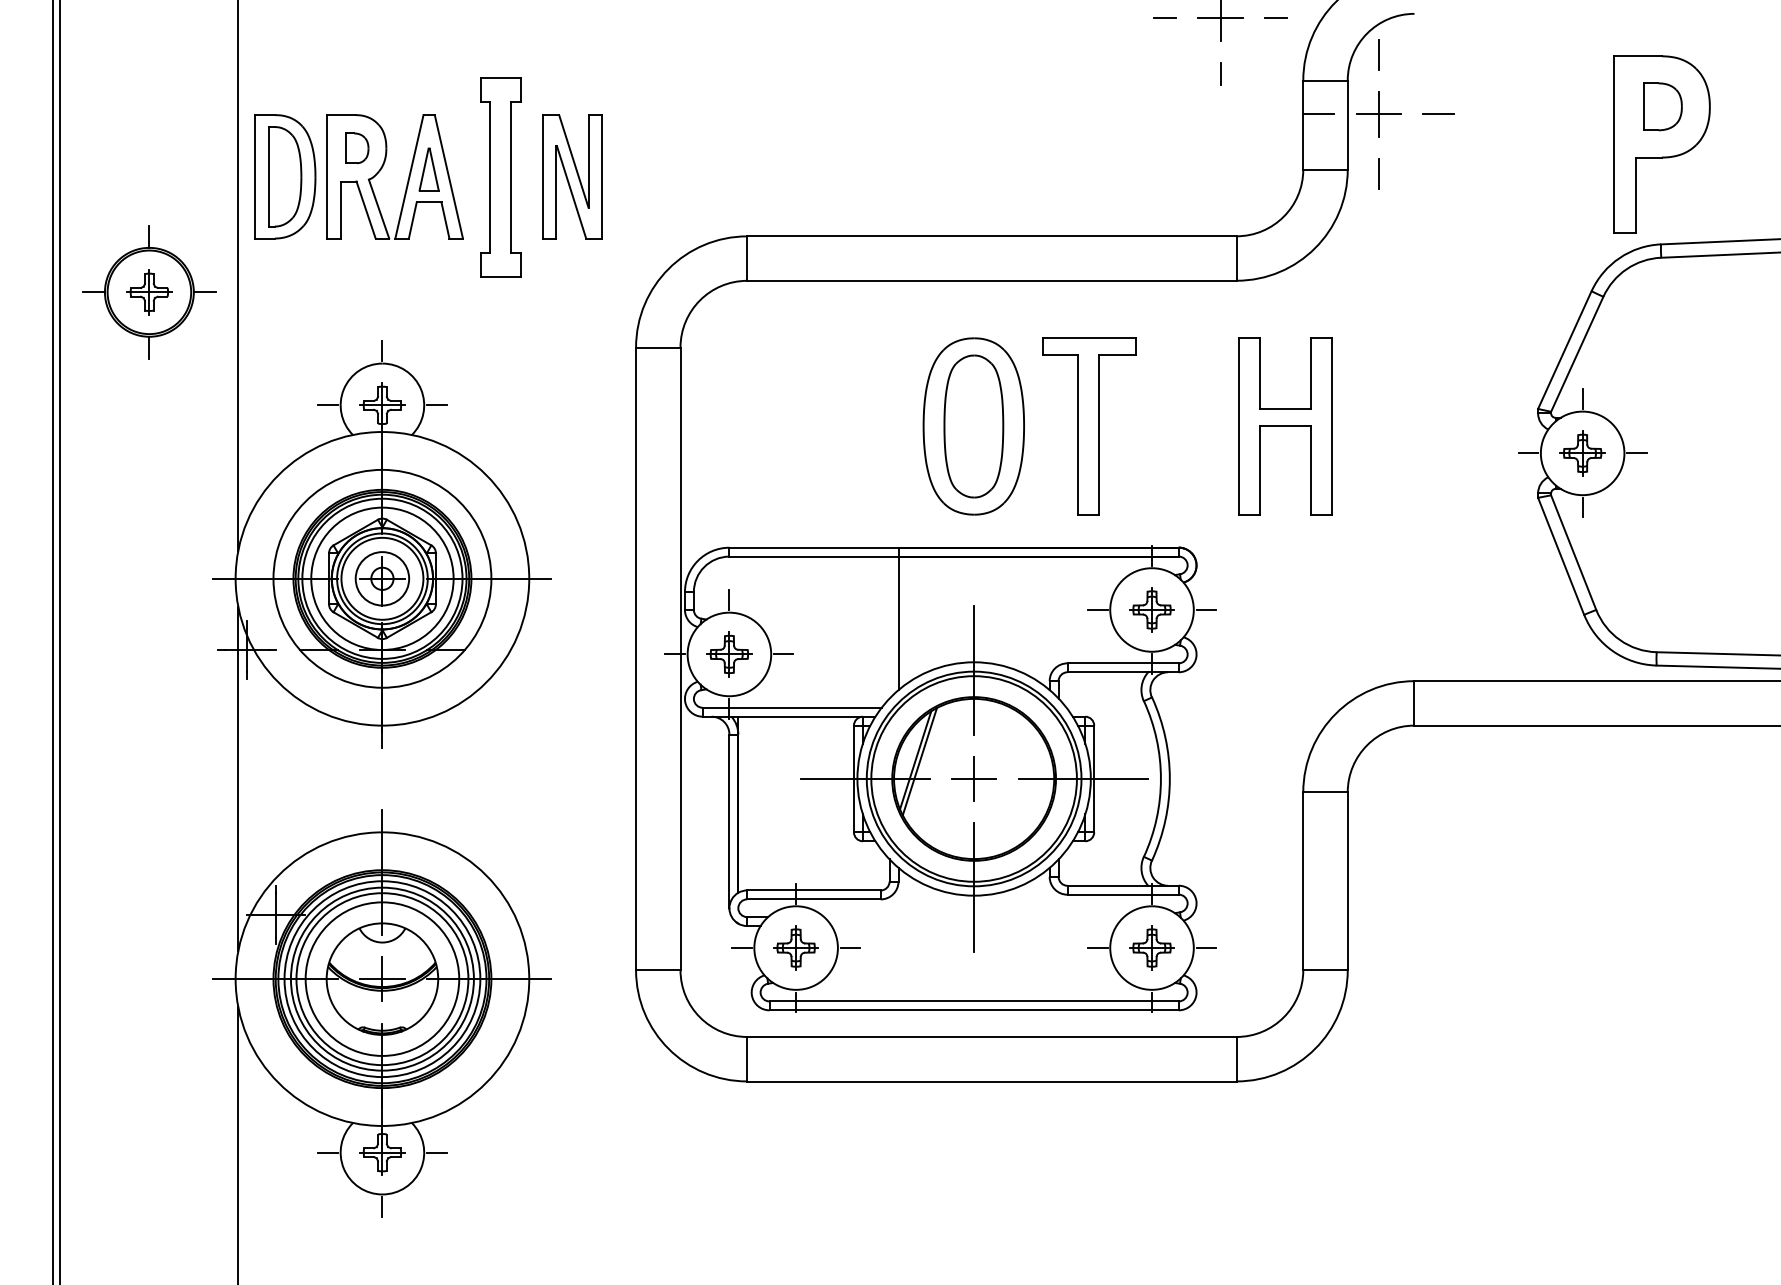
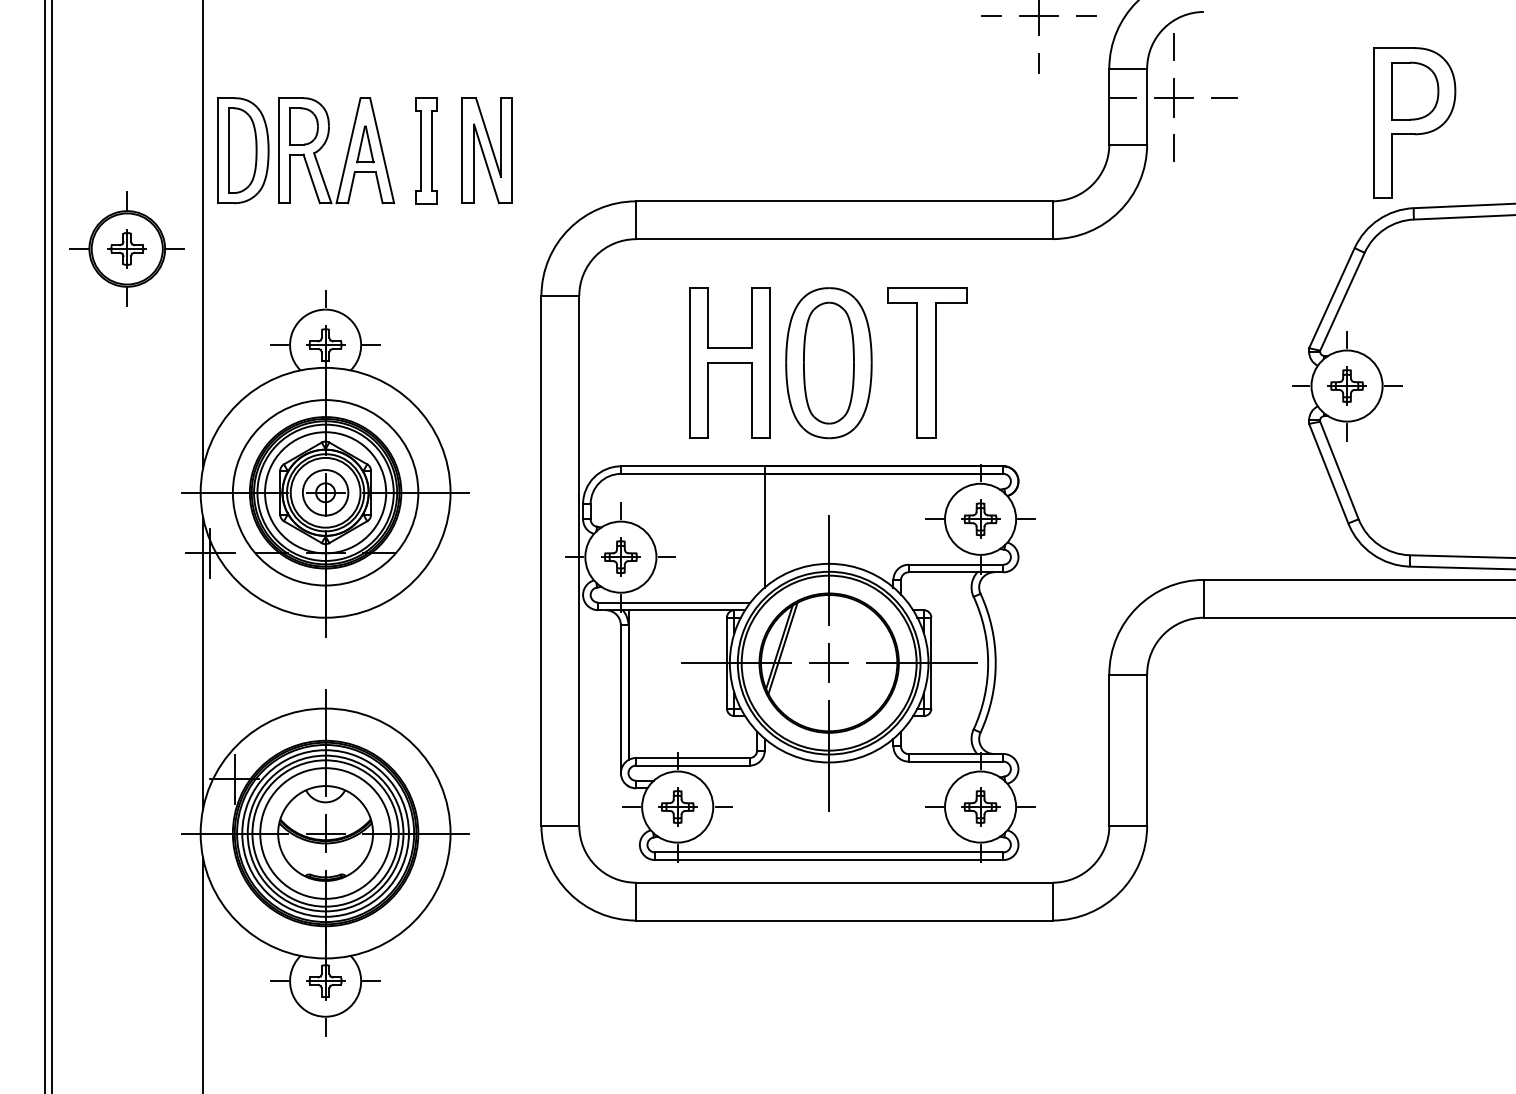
part: (1663, 106) -> (1415, 90), size x1.43
part: (356, 148) -> (303, 126), size x1.43
part: (500, 176) -> (426, 150), size x0.62
part: (1284, 425) -> (729, 362), moved

